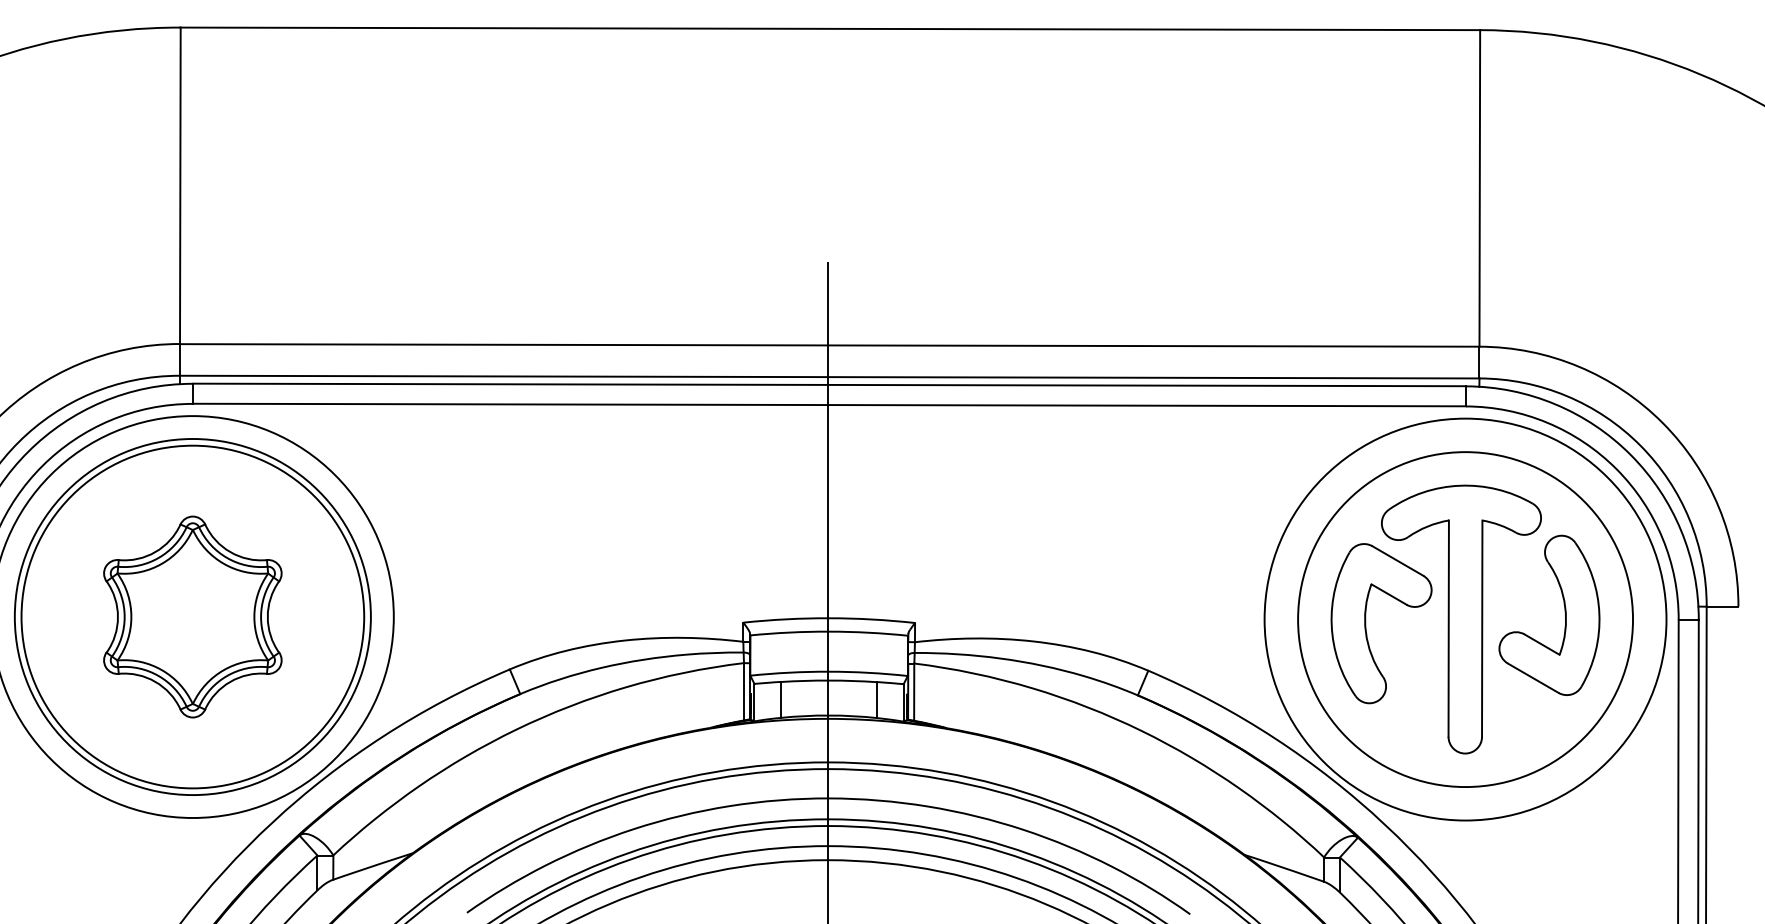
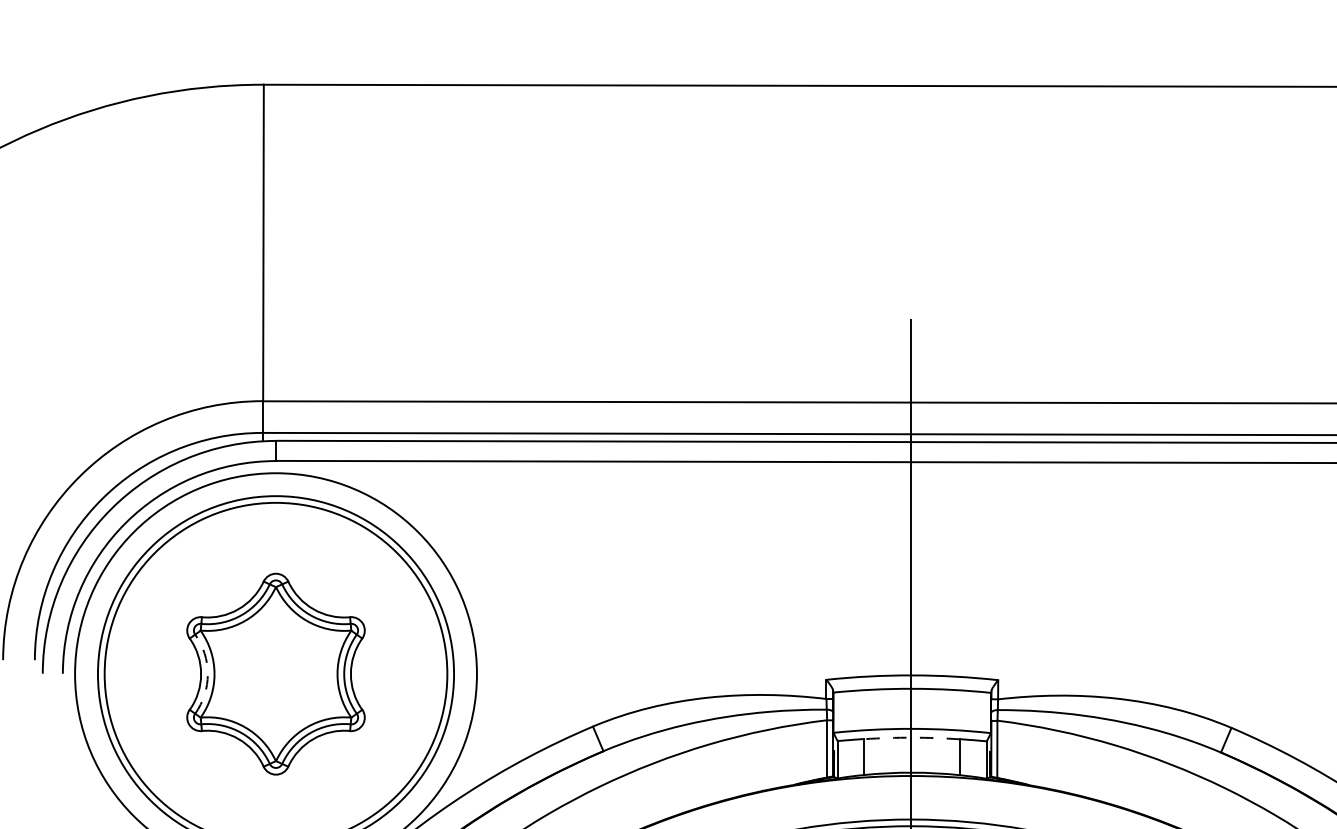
arc: (124, 617) -> (207, 674), solid -> dashed
arc: (829, 680) -> (912, 737), solid -> dashed

